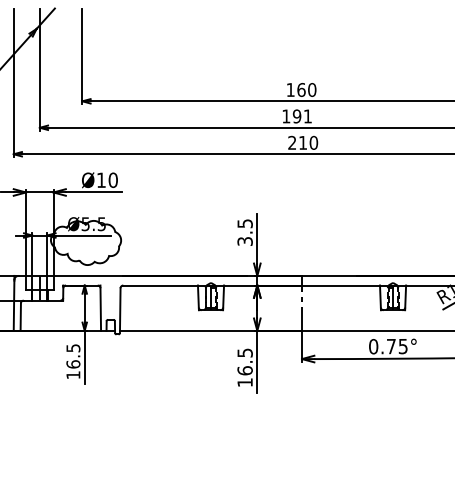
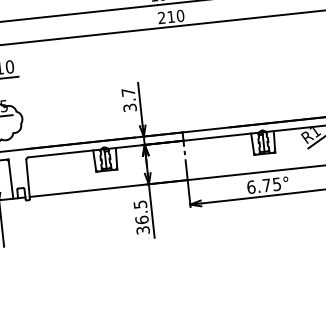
text: (244, 223) -> (127, 92), 3.5 -> 3.7
text: (373, 346) -> (251, 187), 0.75° -> 6.75°
text: (244, 382) -> (142, 230), 16.5 -> 36.5

